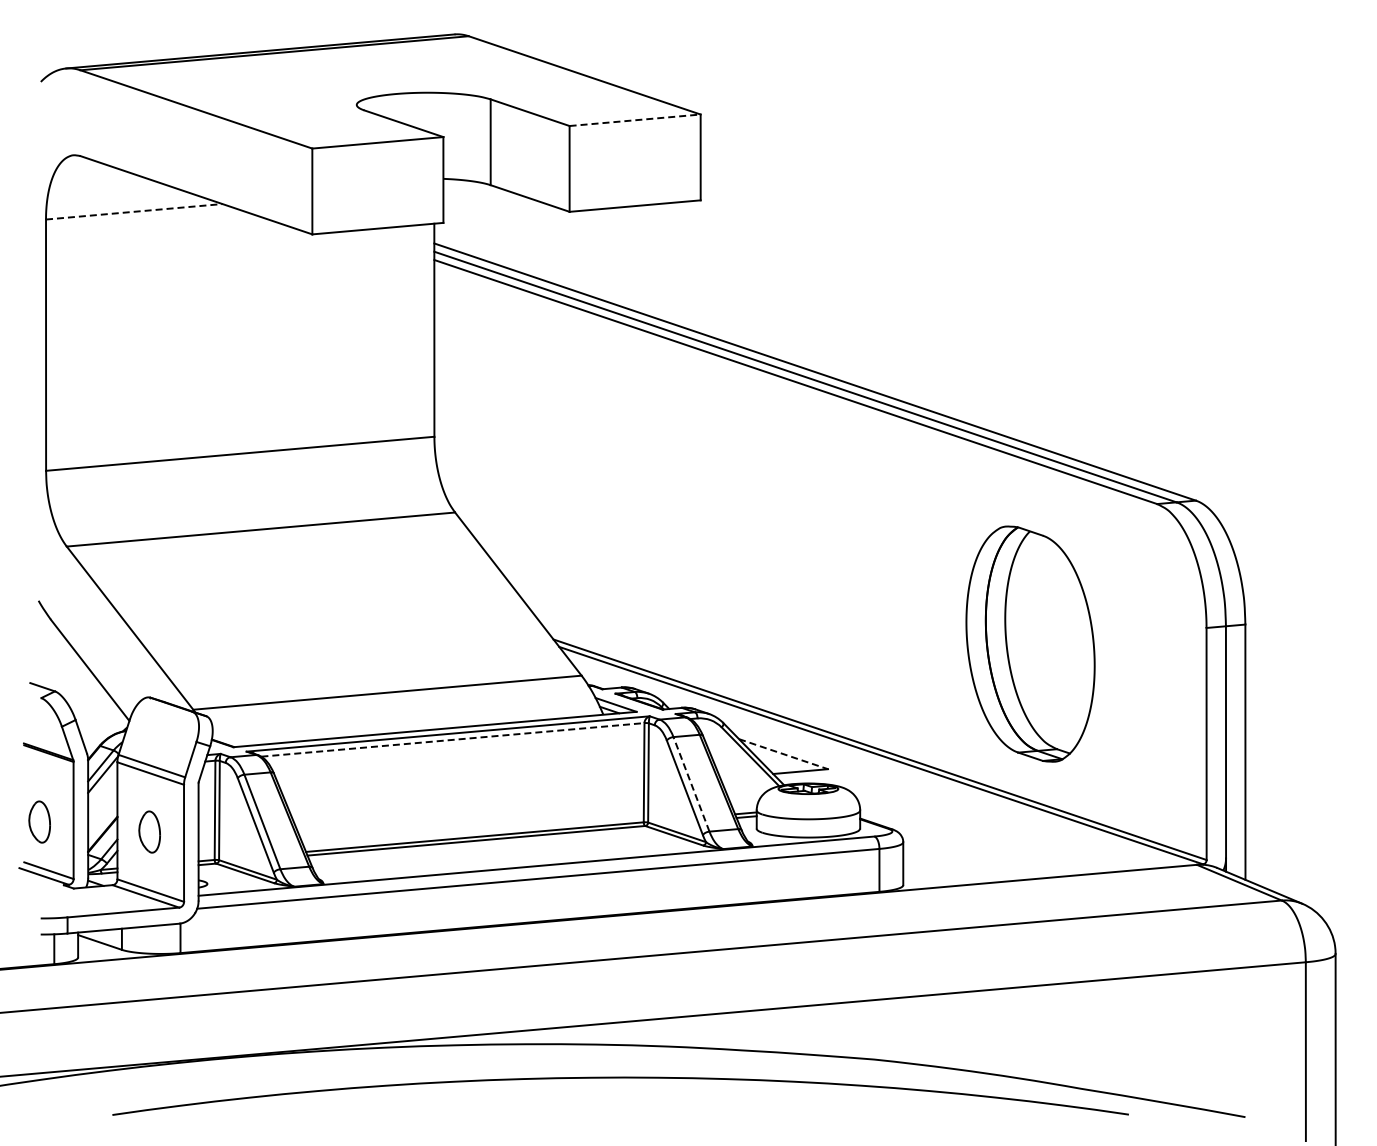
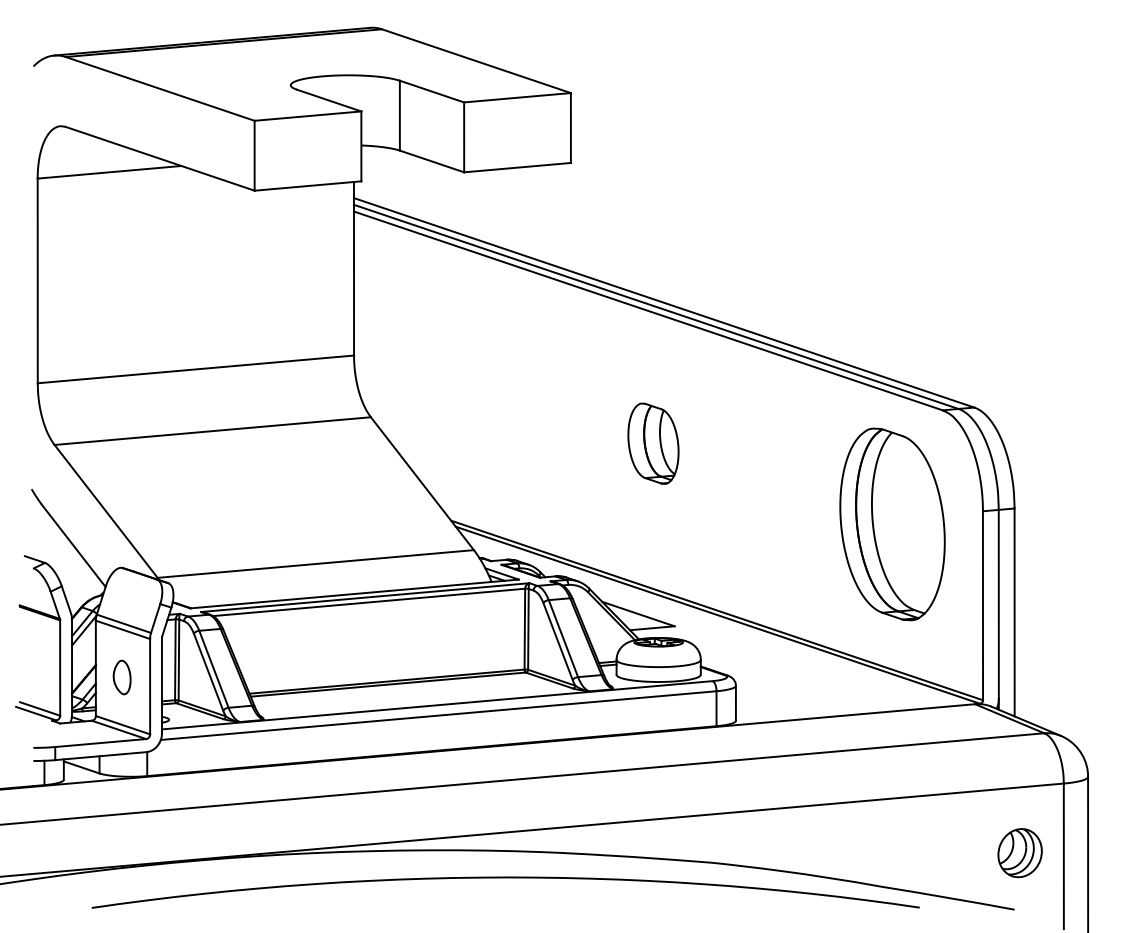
line: (635, 120) -> (517, 97), dashed -> solid
line: (134, 211) -> (109, 172), dashed -> solid
part: (801, 544) -> (653, 443), added
part: (1030, 643) -> (892, 523), moved
line: (453, 739) -> (369, 602), dashed -> solid
line: (783, 754) -> (638, 614), dashed -> solid
line: (691, 784) -> (563, 638), dashed -> solid
part: (39, 821) -> (32, 668), removed
part: (1251, 1047) -> (1019, 852), added

